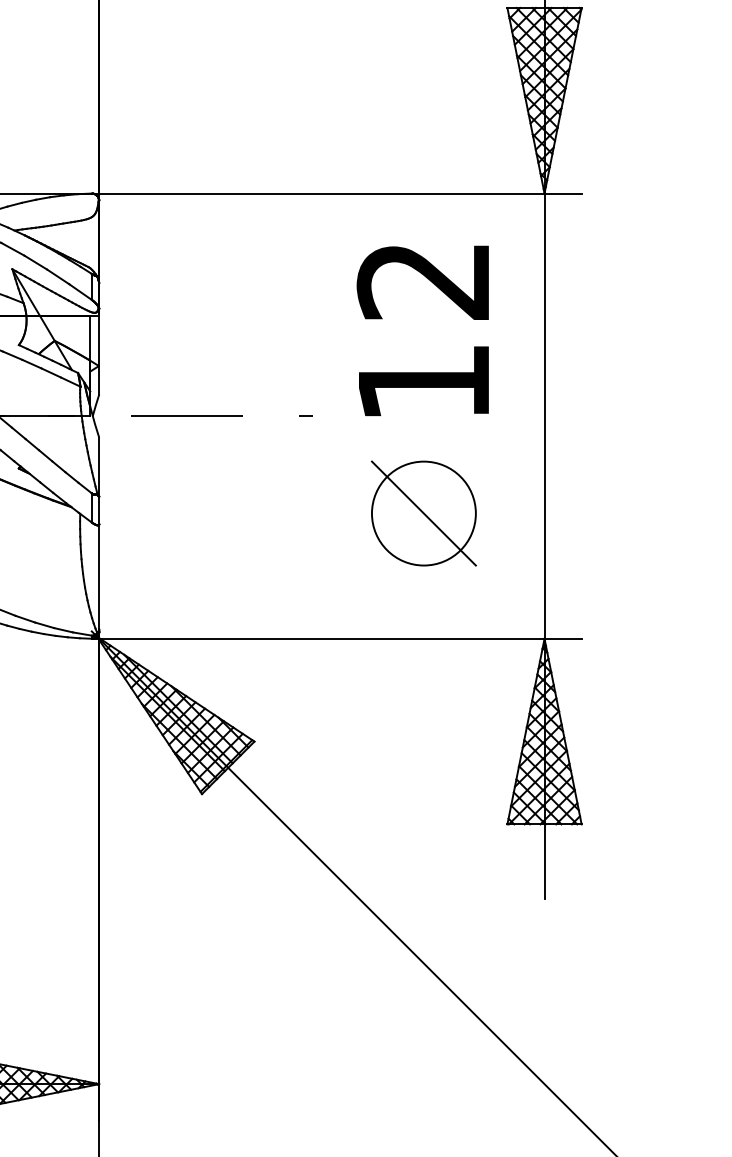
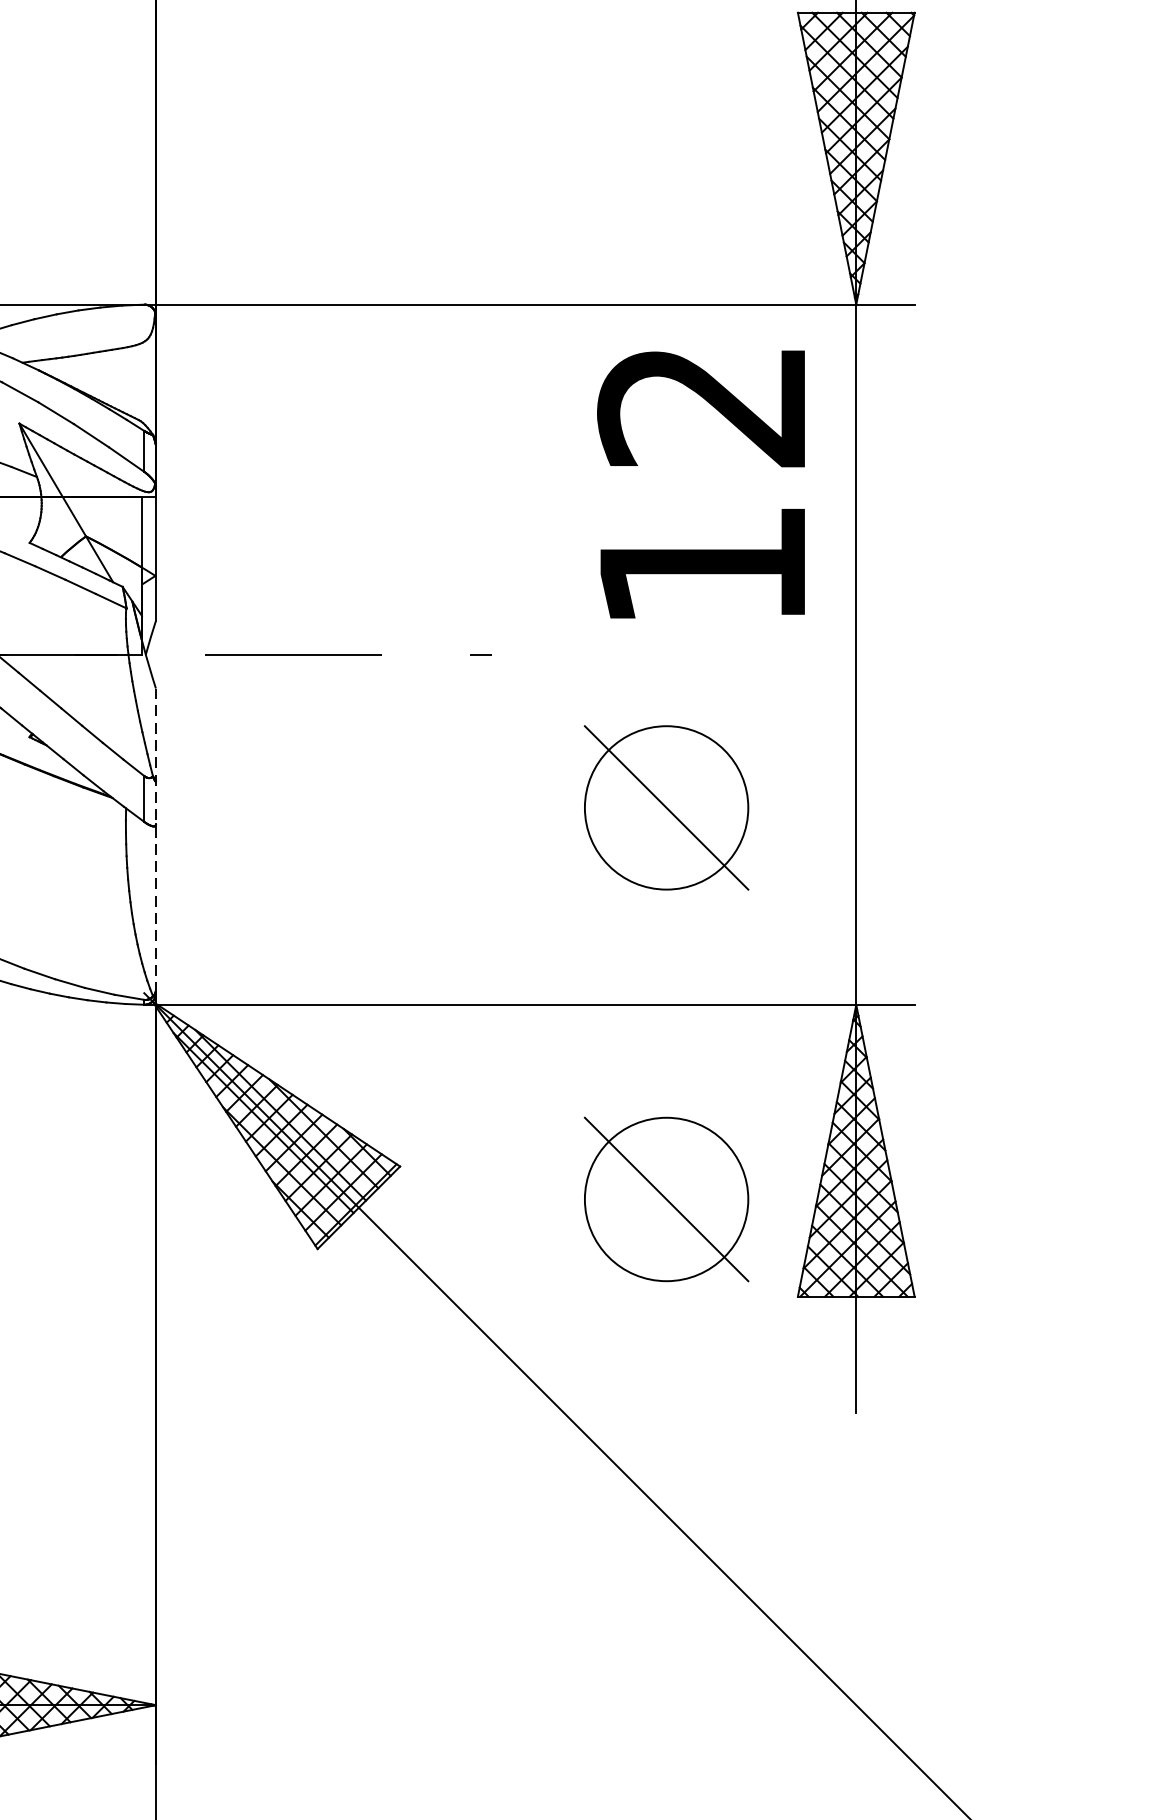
text: (422, 330) -> (700, 483), moved
line: (99, 534) -> (156, 840), solid -> dashed
part: (423, 762) -> (665, 1199), added

